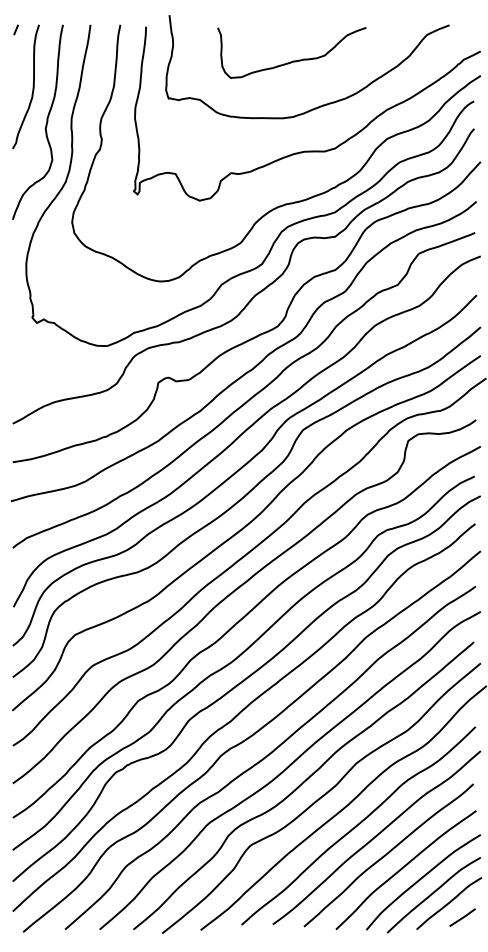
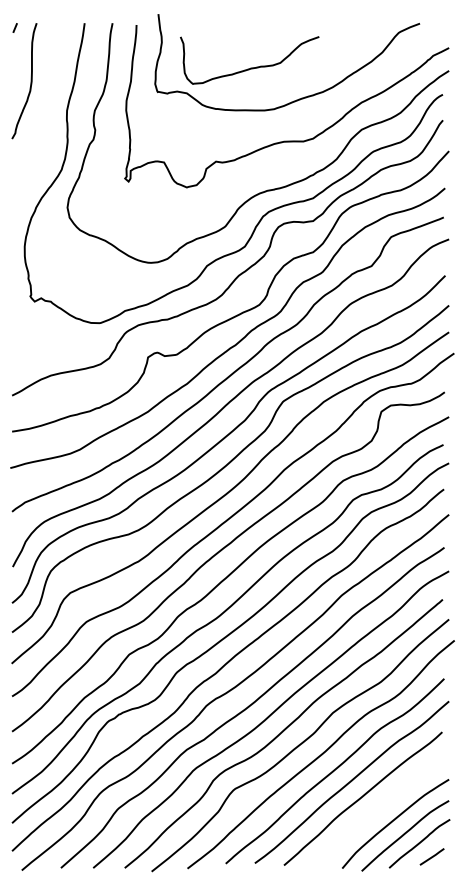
curve: (292, 60) -> (250, 67), moved
curve: (45, 124) -> (42, 116), removed
curve: (404, 867) -> (377, 810), removed

